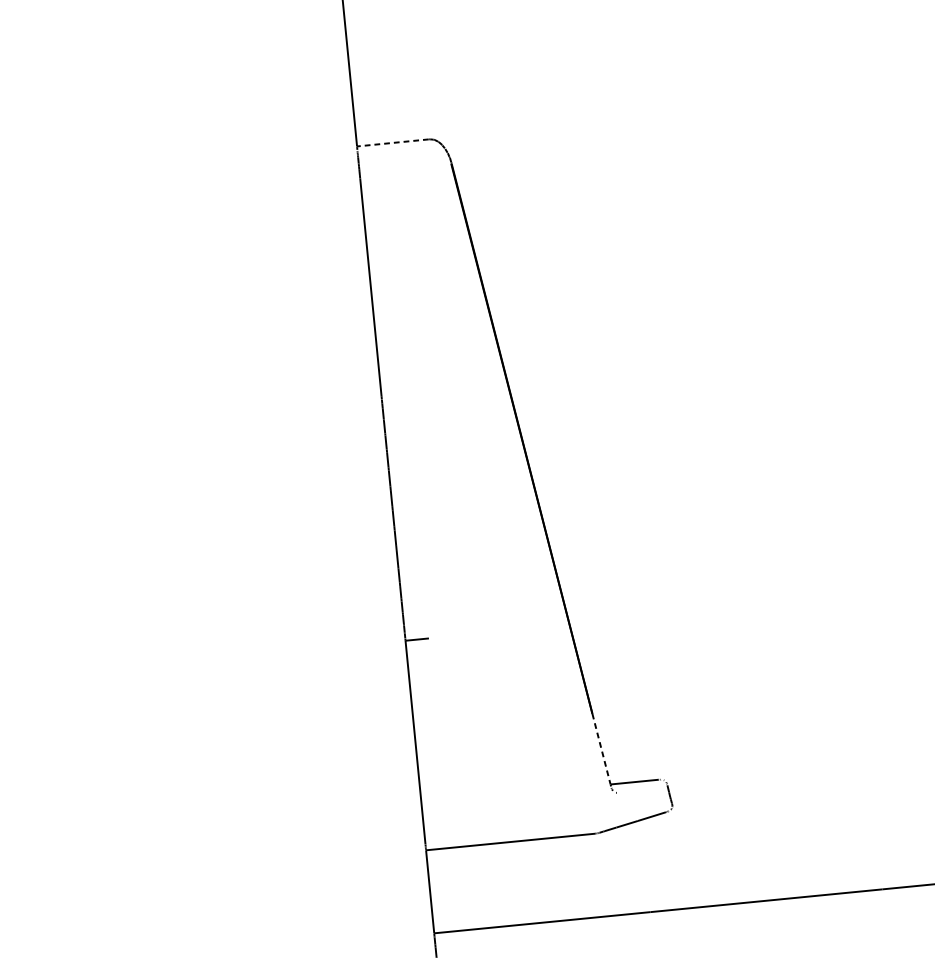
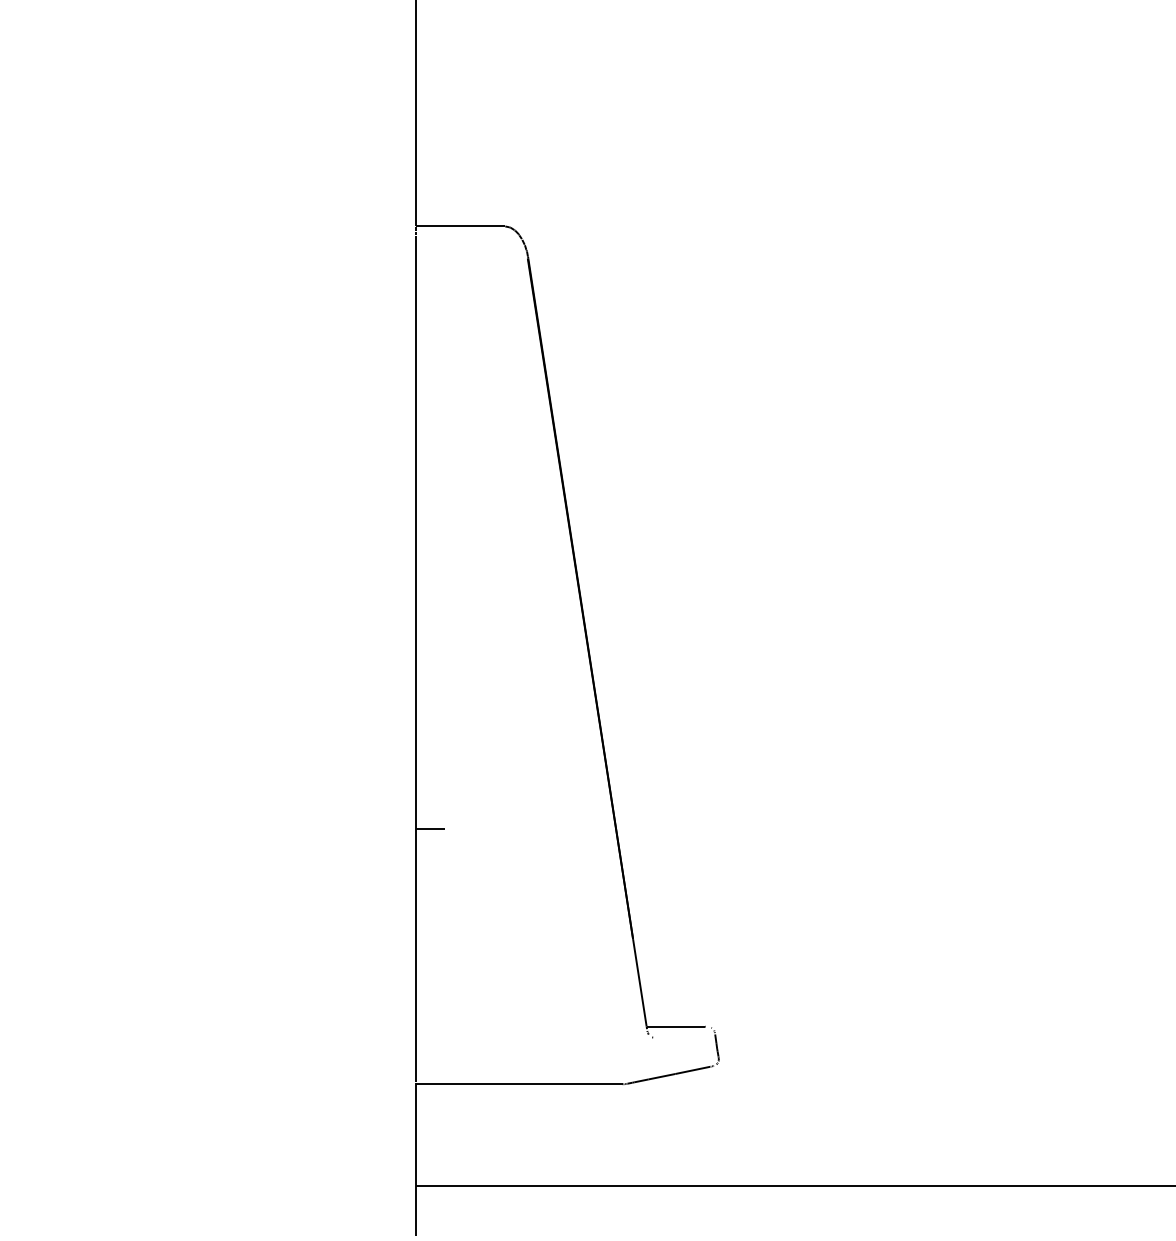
line: (392, 143) -> (459, 226), dashed -> solid
line: (601, 749) -> (639, 983), dashed -> solid

